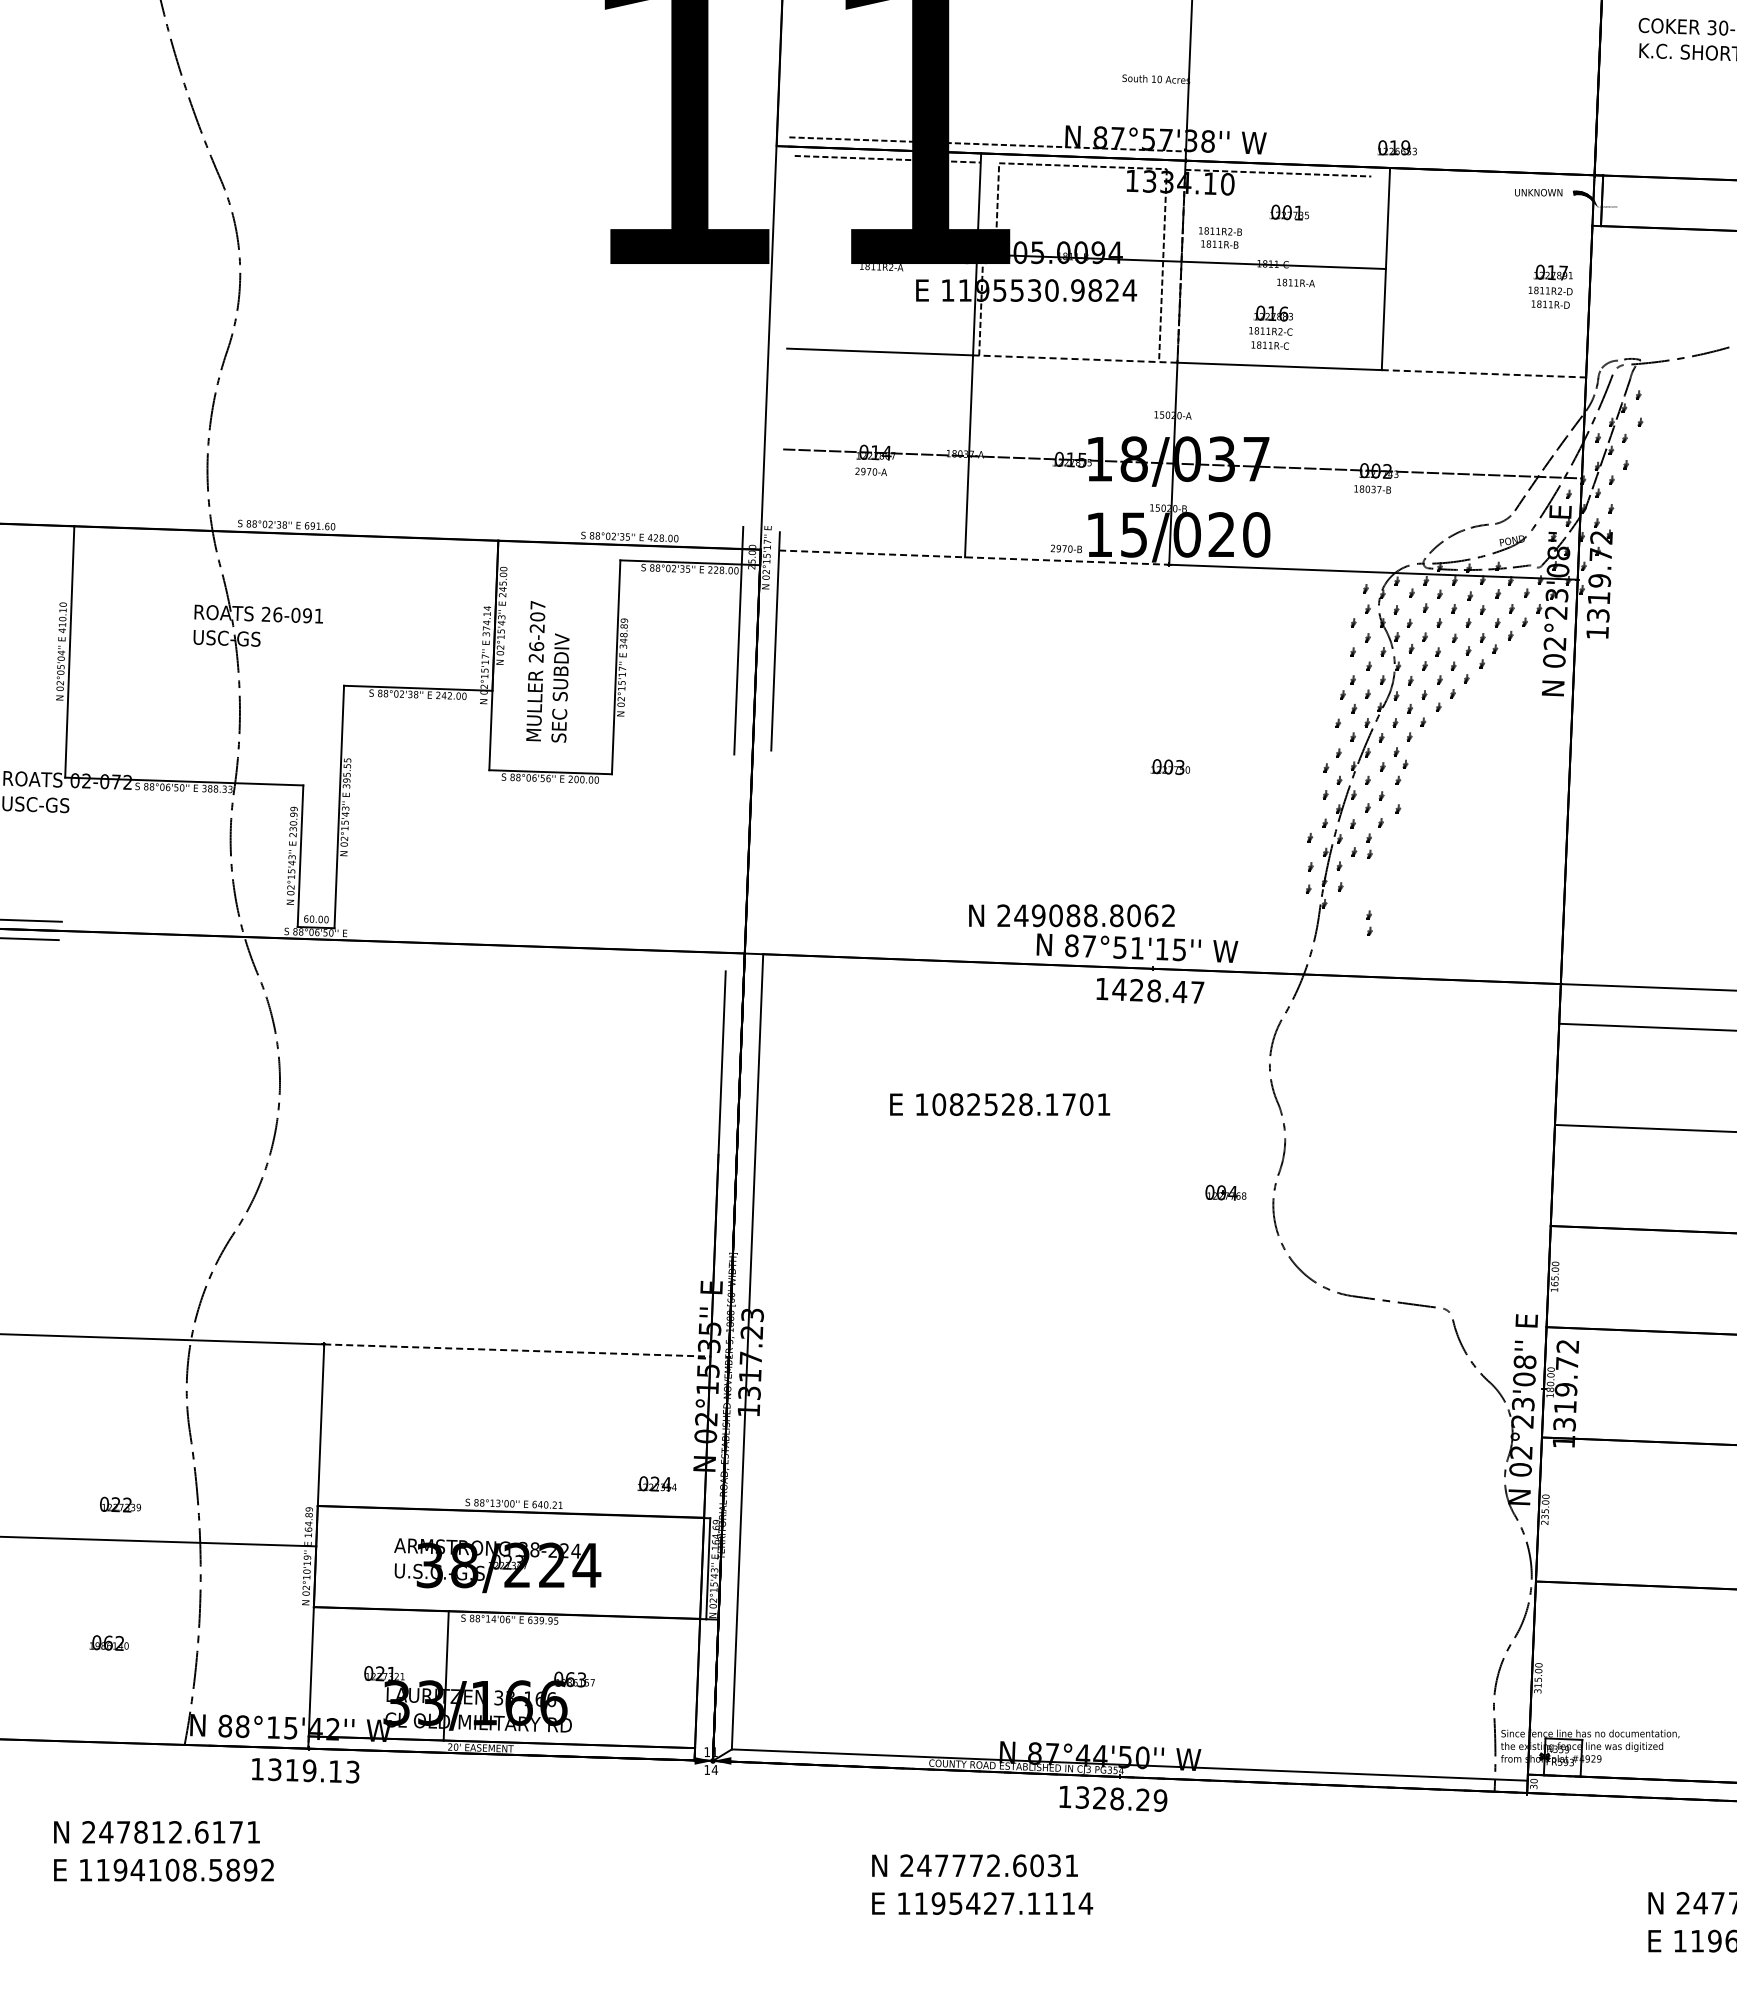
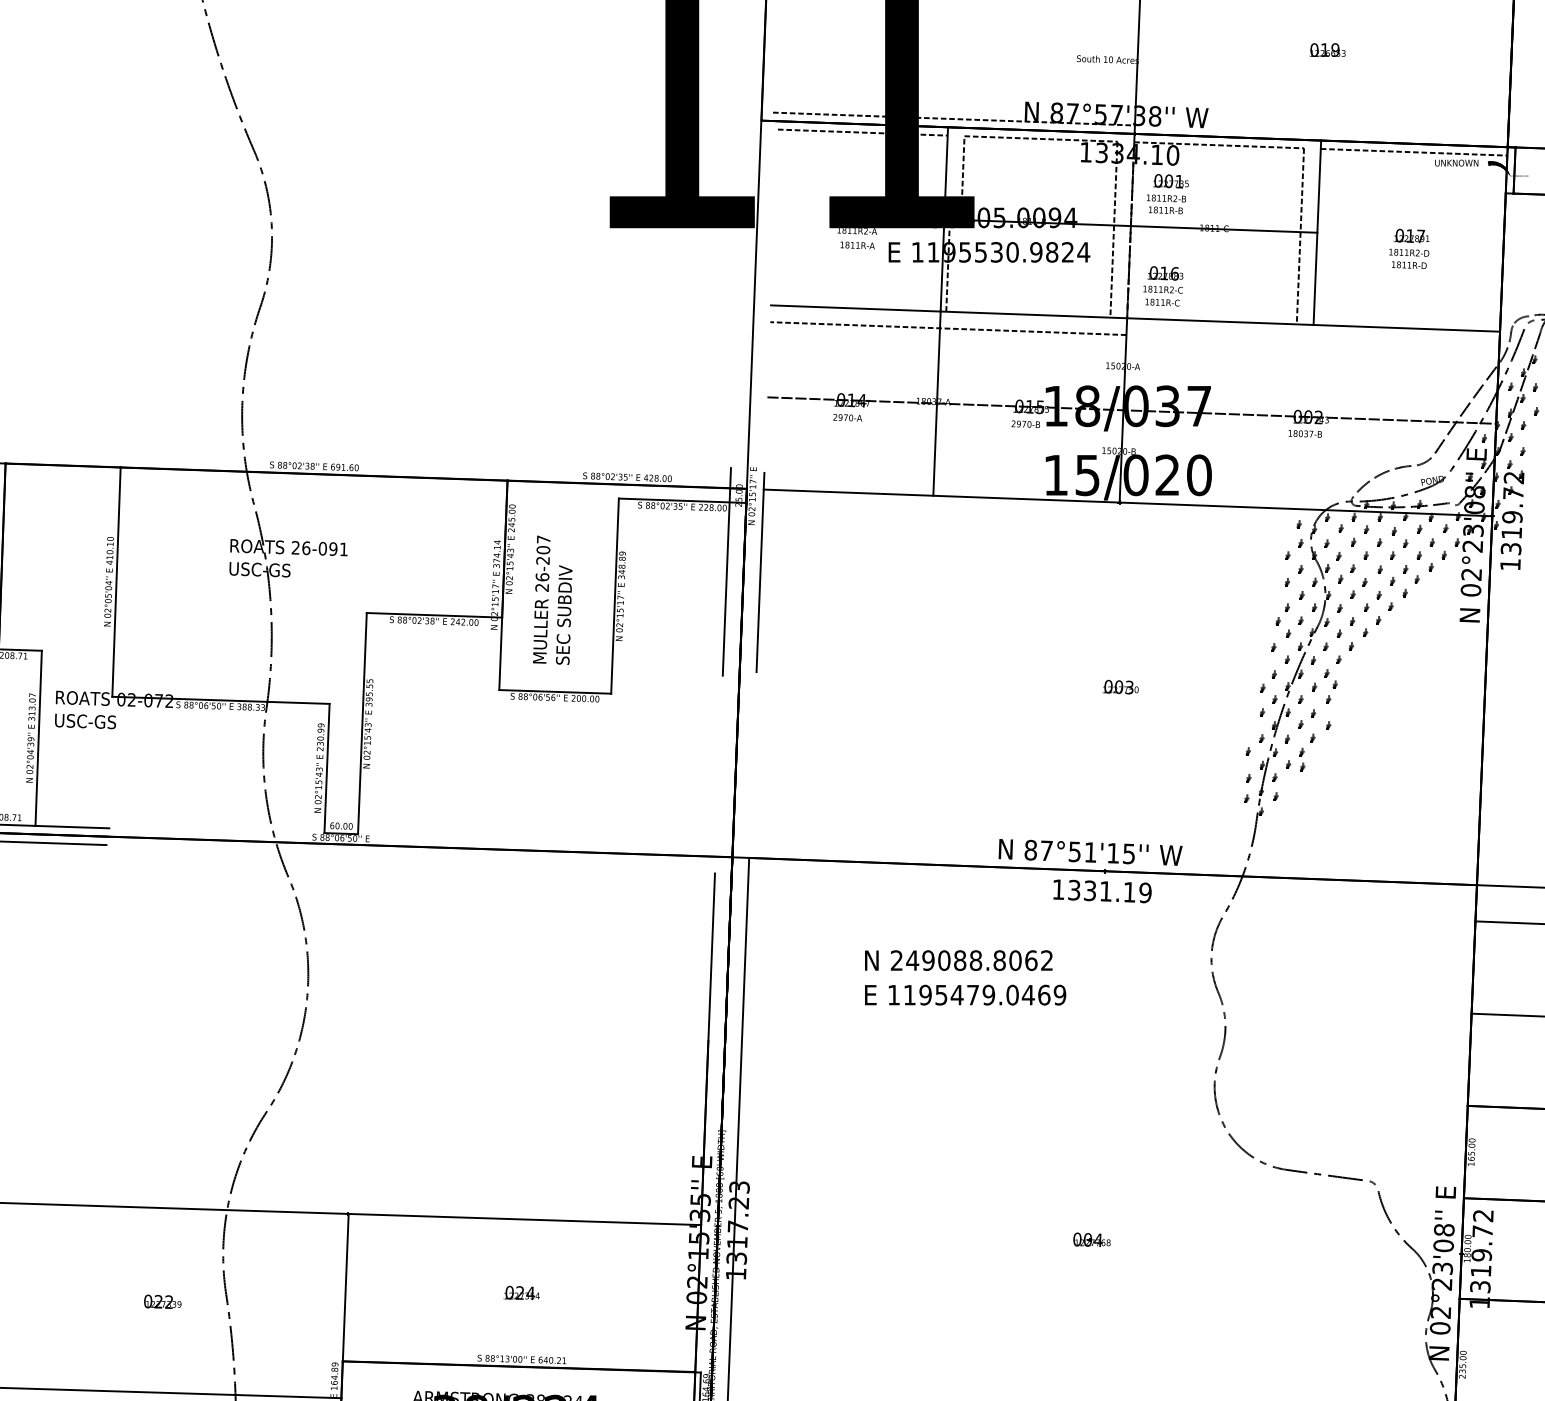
text: (1396, 147) -> (1327, 49), moved
line: (1491, 180) -> (1413, 151), added
text: (1288, 212) -> (1170, 181), moved
line: (1367, 272) -> (1300, 235), added
text: (1295, 282) -> (857, 245), moved
text: (1550, 286) -> (1409, 248), moved
text: (1270, 327) -> (1162, 286), moved
line: (1074, 359) -> (1033, 315), dashed -> solid
line: (1484, 373) -> (1407, 328), dashed -> solid
line: (981, 374) -> (948, 328), added
text: (1065, 548) -> (1025, 423), moved
line: (974, 557) -> (941, 495), dashed -> solid
text: (1071, 915) -> (958, 960), moved
part: (1369, 922) -> (1302, 828), removed
text: (1158, 990) -> (1109, 891), 1428.47 -> 1331.19
text: (1021, 1104) -> (984, 995), 1082528.1701 -> 1195479.0469
part: (1225, 1192) -> (1091, 1239), moved
line: (517, 1350) -> (525, 1219), dashed -> solid
text: (656, 1483) -> (521, 1292), moved
text: (120, 1504) -> (162, 1301), moved

